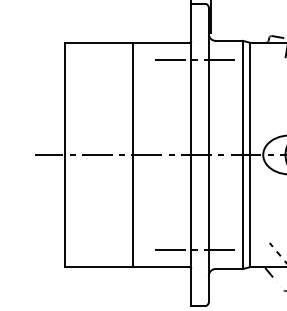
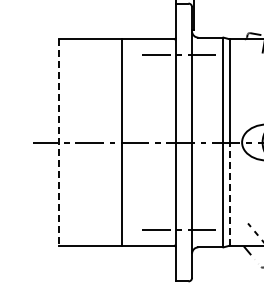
line: (64, 156) -> (59, 143), solid -> dashed
line: (250, 211) -> (230, 194), solid -> dashed

